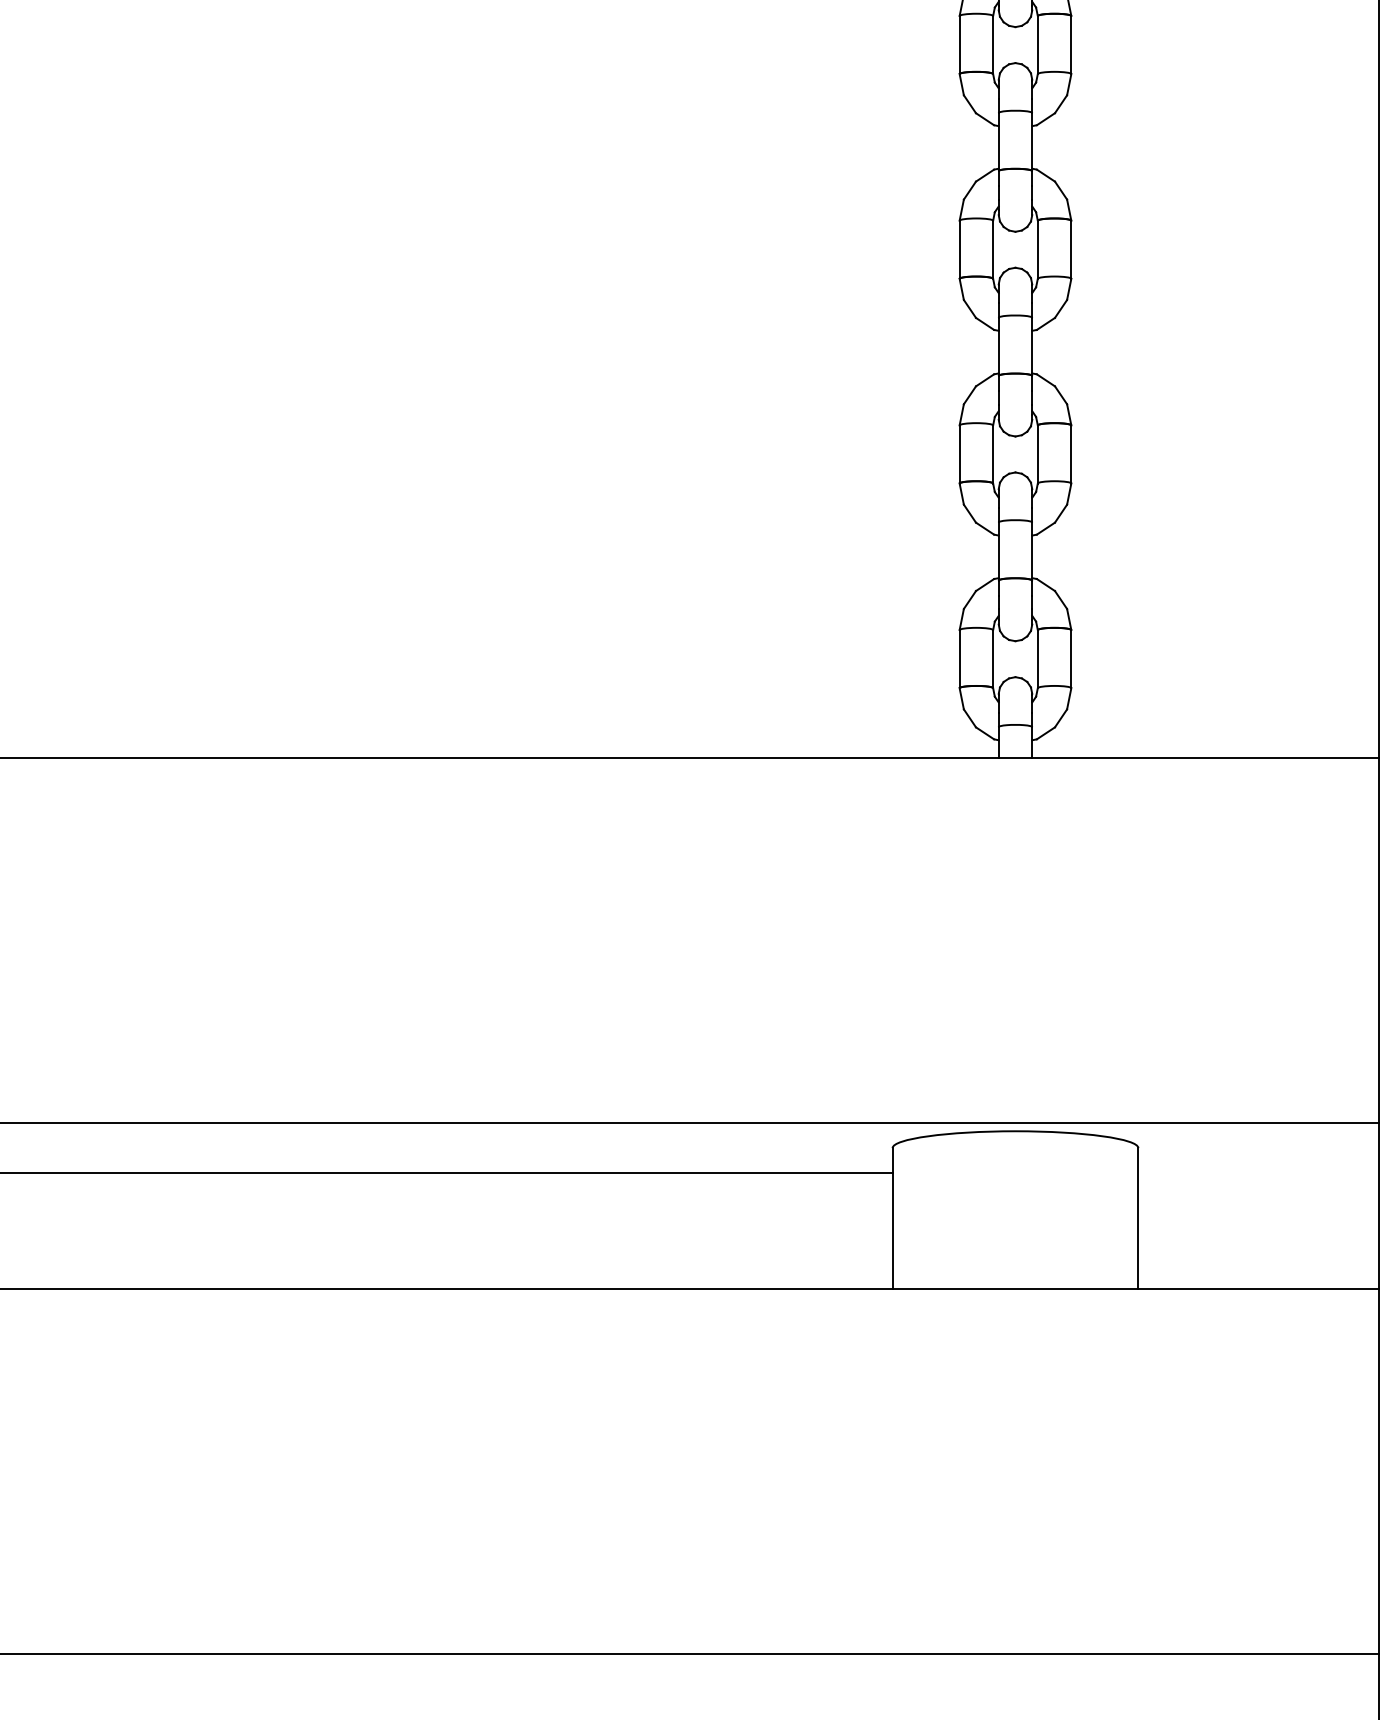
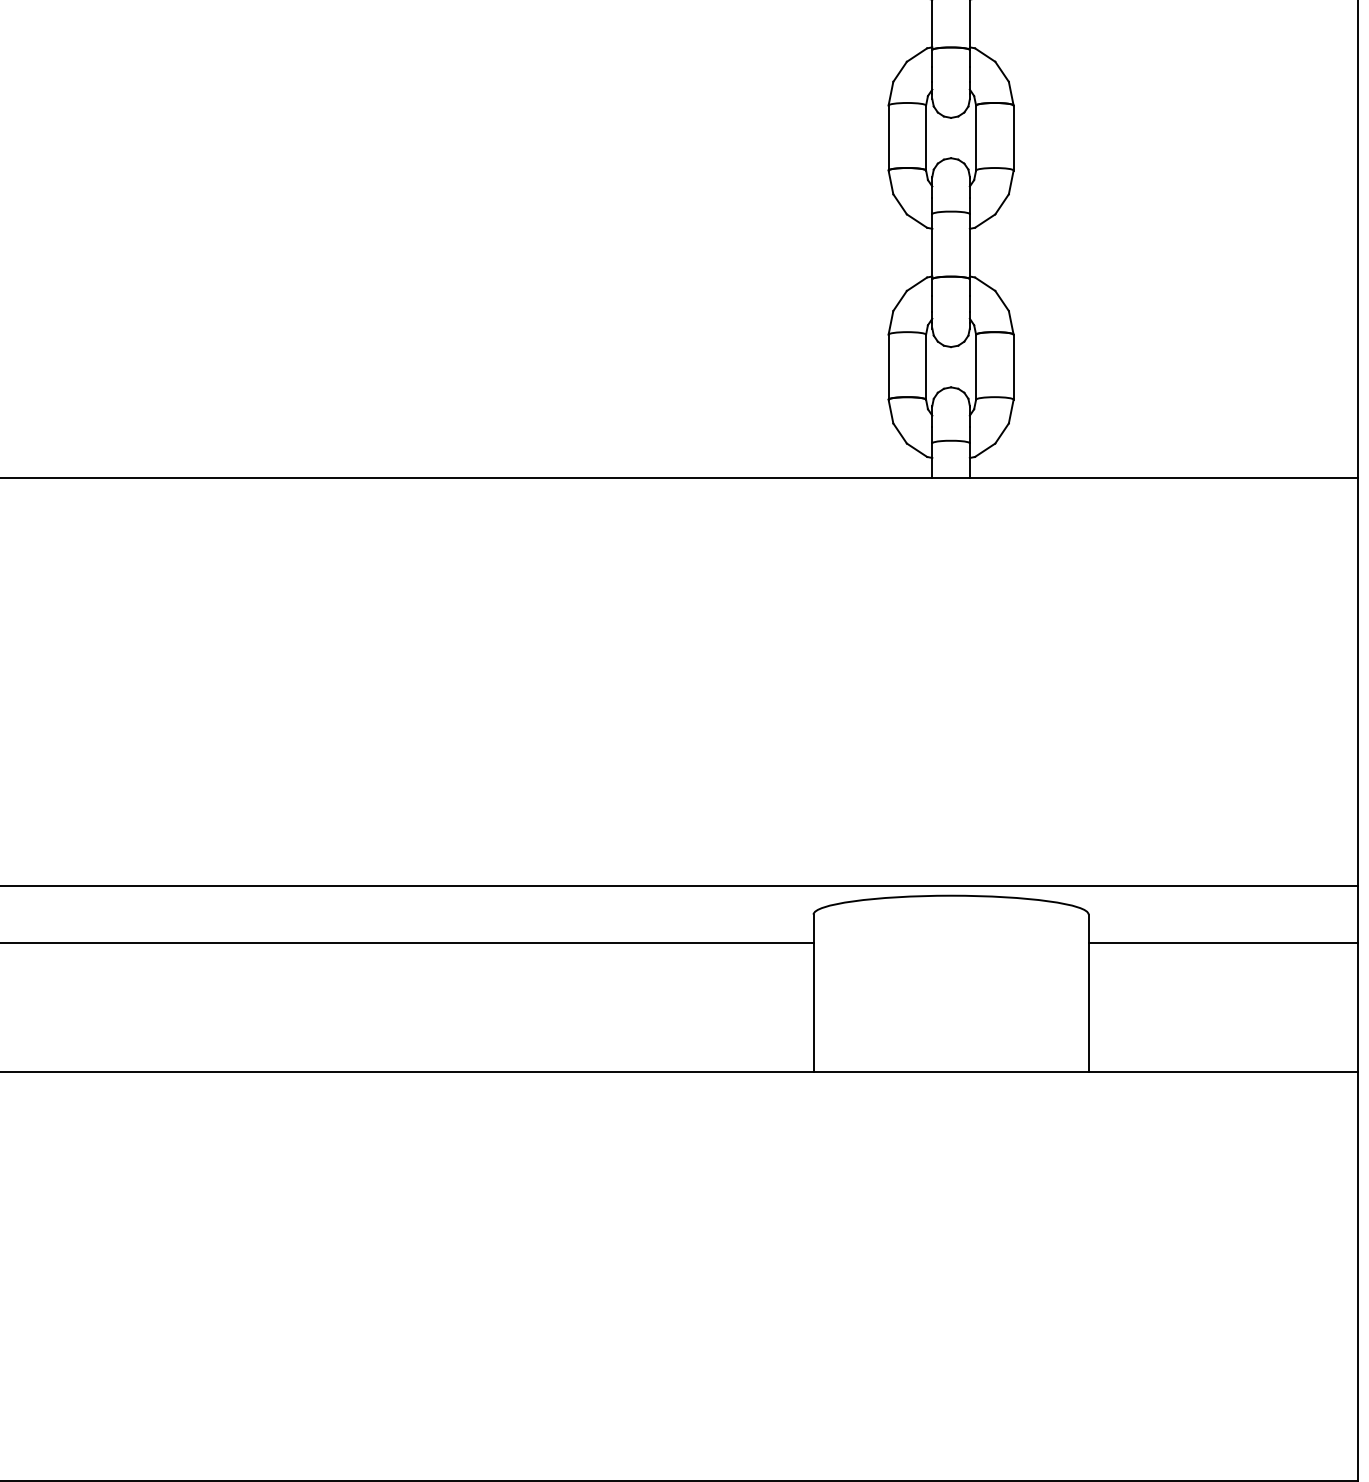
line: (1258, 1173) -> (1223, 943), added

